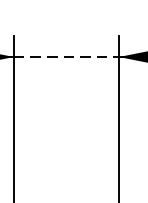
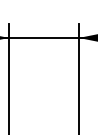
line: (65, 56) -> (43, 37), dashed -> solid

